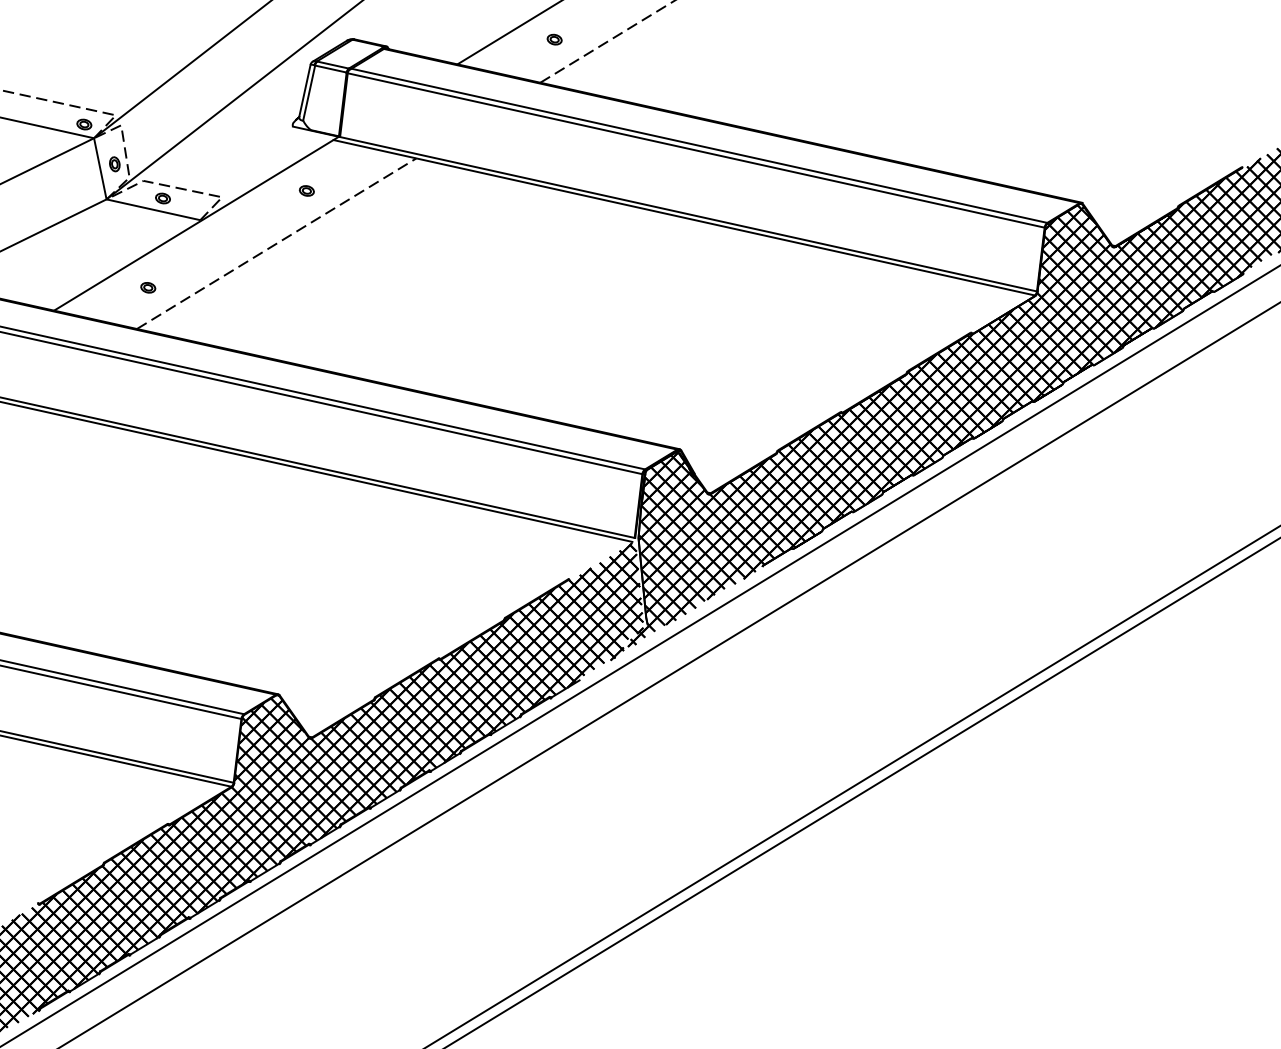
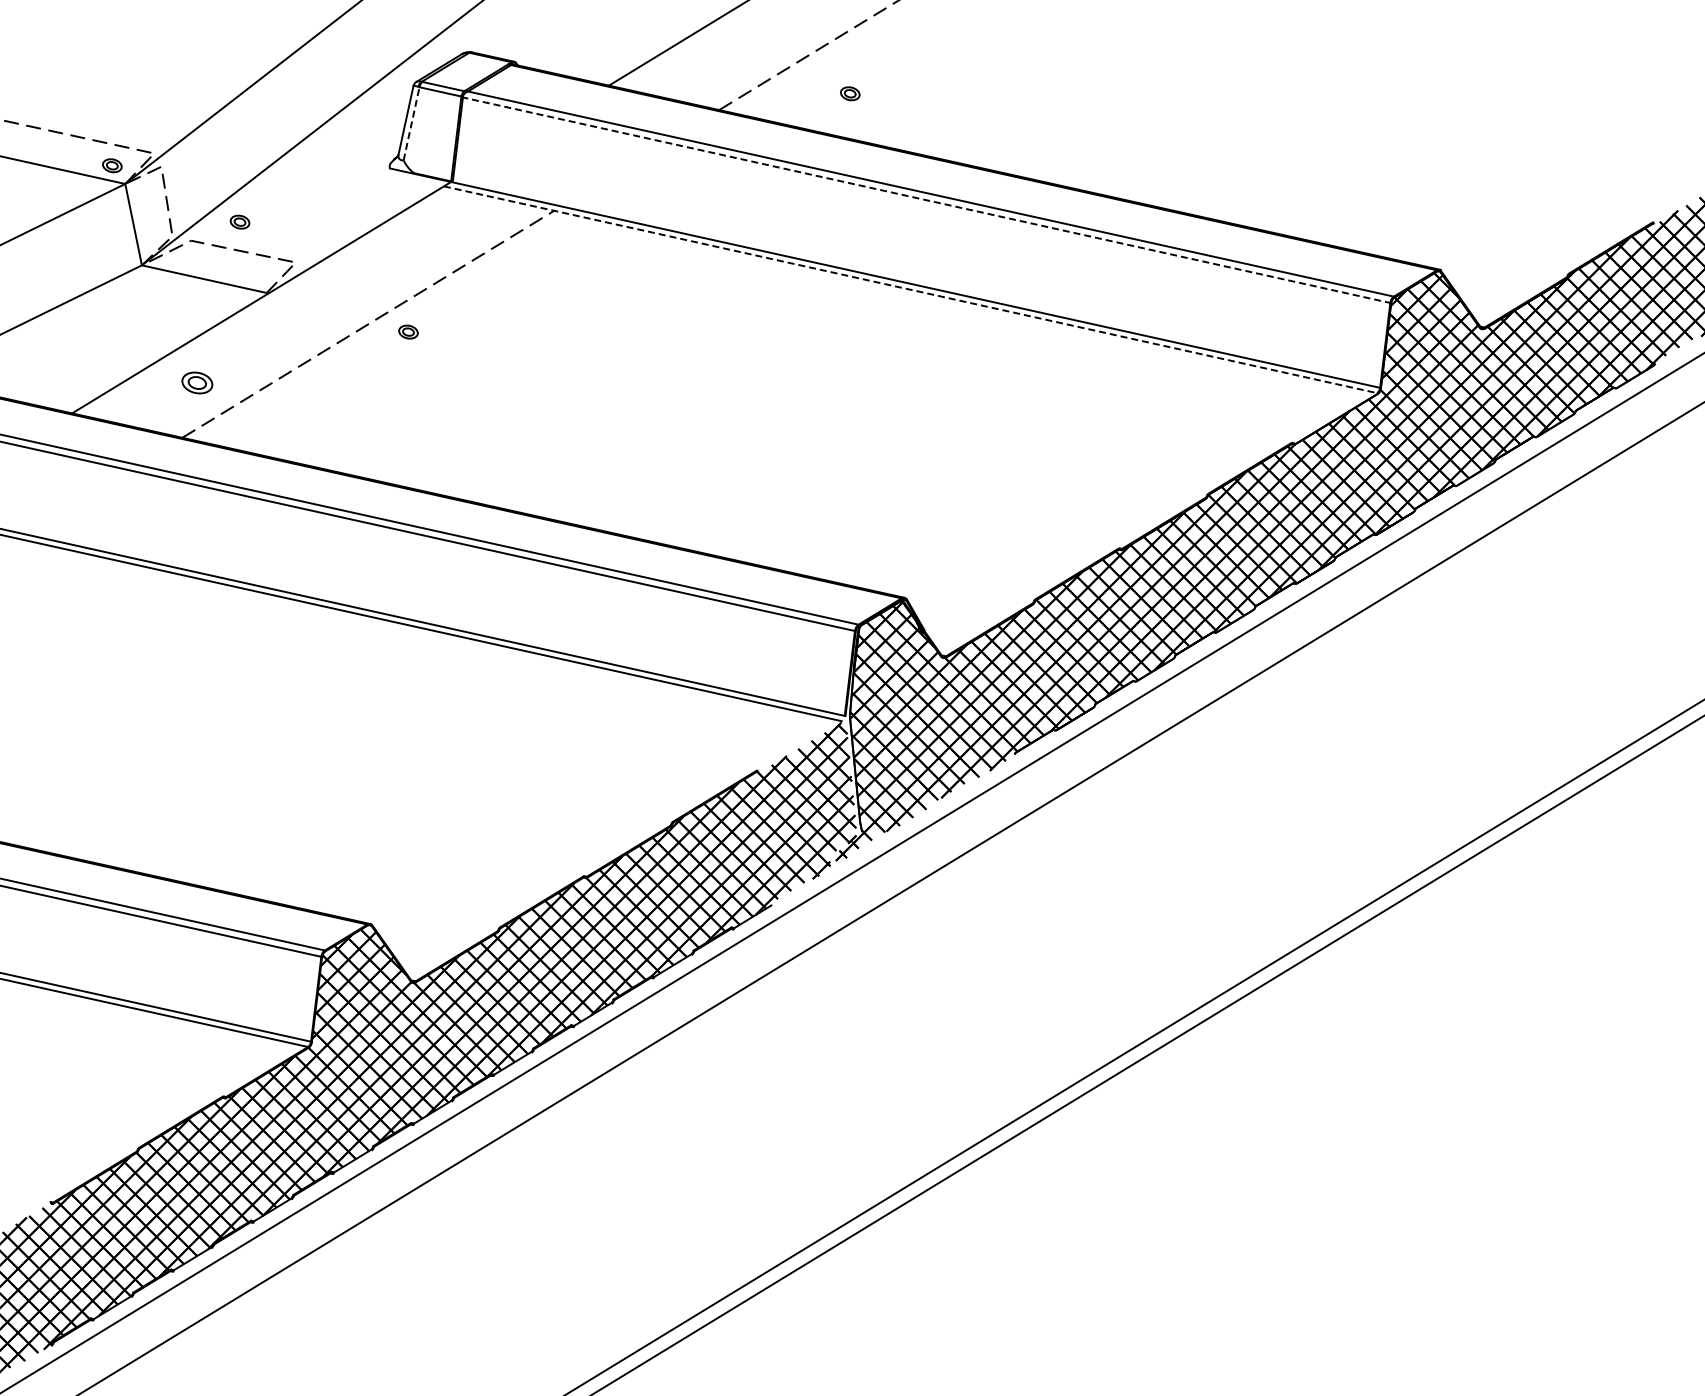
part: (554, 39) -> (850, 93), moved
line: (309, 92) -> (411, 123), solid -> dashed
line: (696, 150) -> (926, 200), solid -> dashed
part: (114, 164) -> (152, 218), removed
part: (306, 190) -> (408, 331), moved
part: (162, 198) -> (239, 221), moved
line: (684, 217) -> (911, 289), solid -> dashed
part: (148, 287) -> (197, 382), size x1.6

